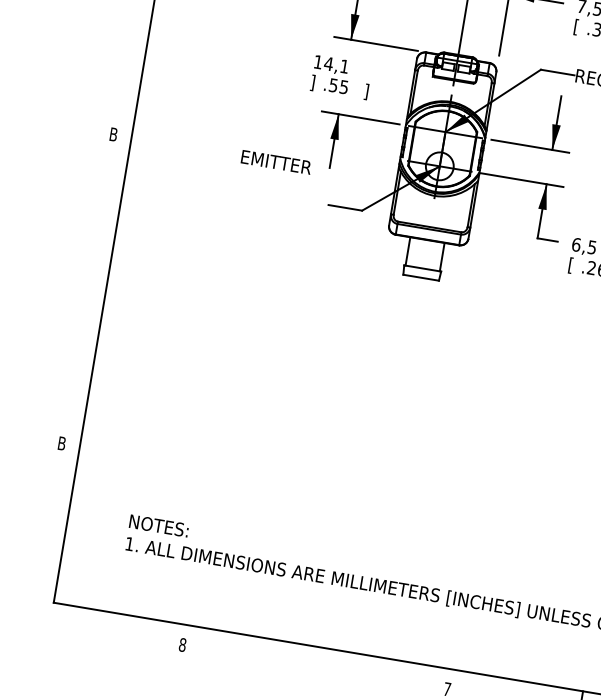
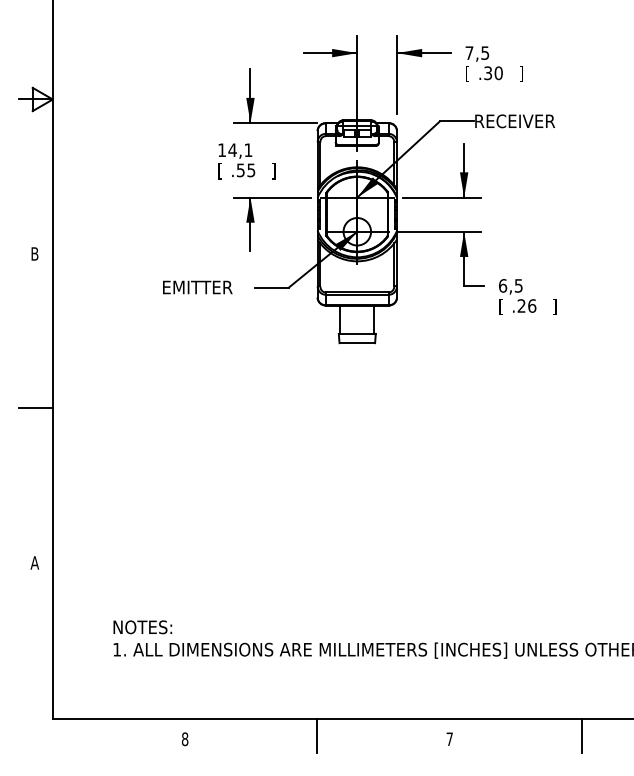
text: (312, 83) -> (219, 171), ] -> [
text: (276, 162) -> (197, 287), moved
line: (88, 289) -> (35, 408), added
text: (61, 443) -> (34, 562), B -> A
line: (315, 663) -> (317, 735), added

